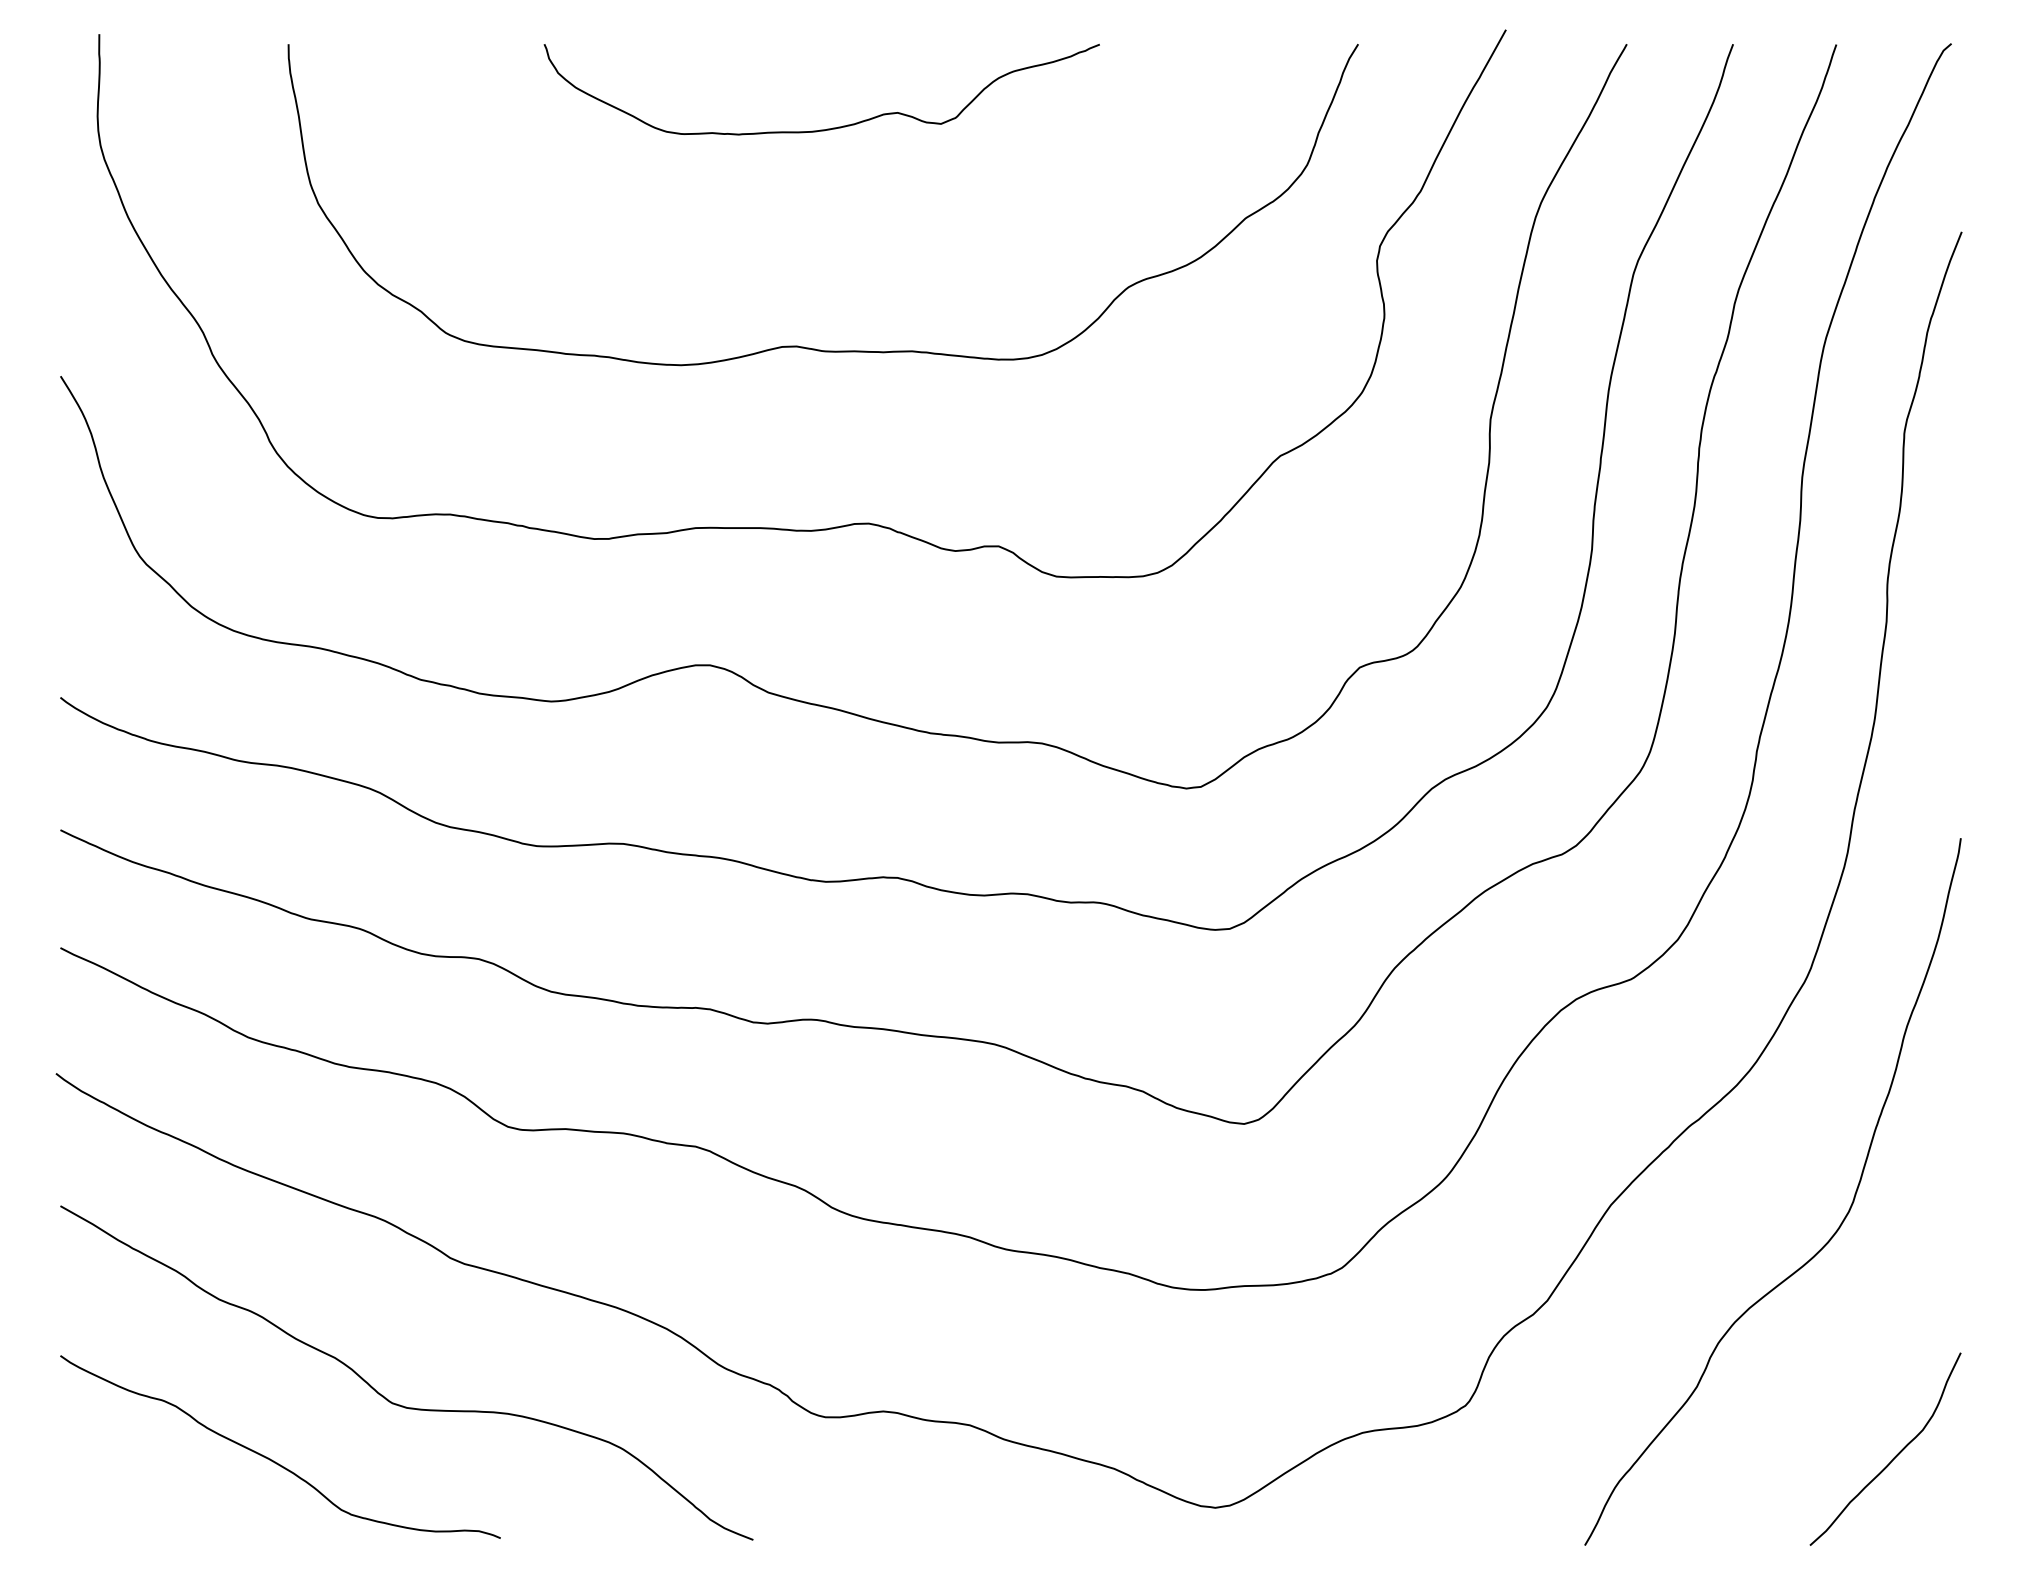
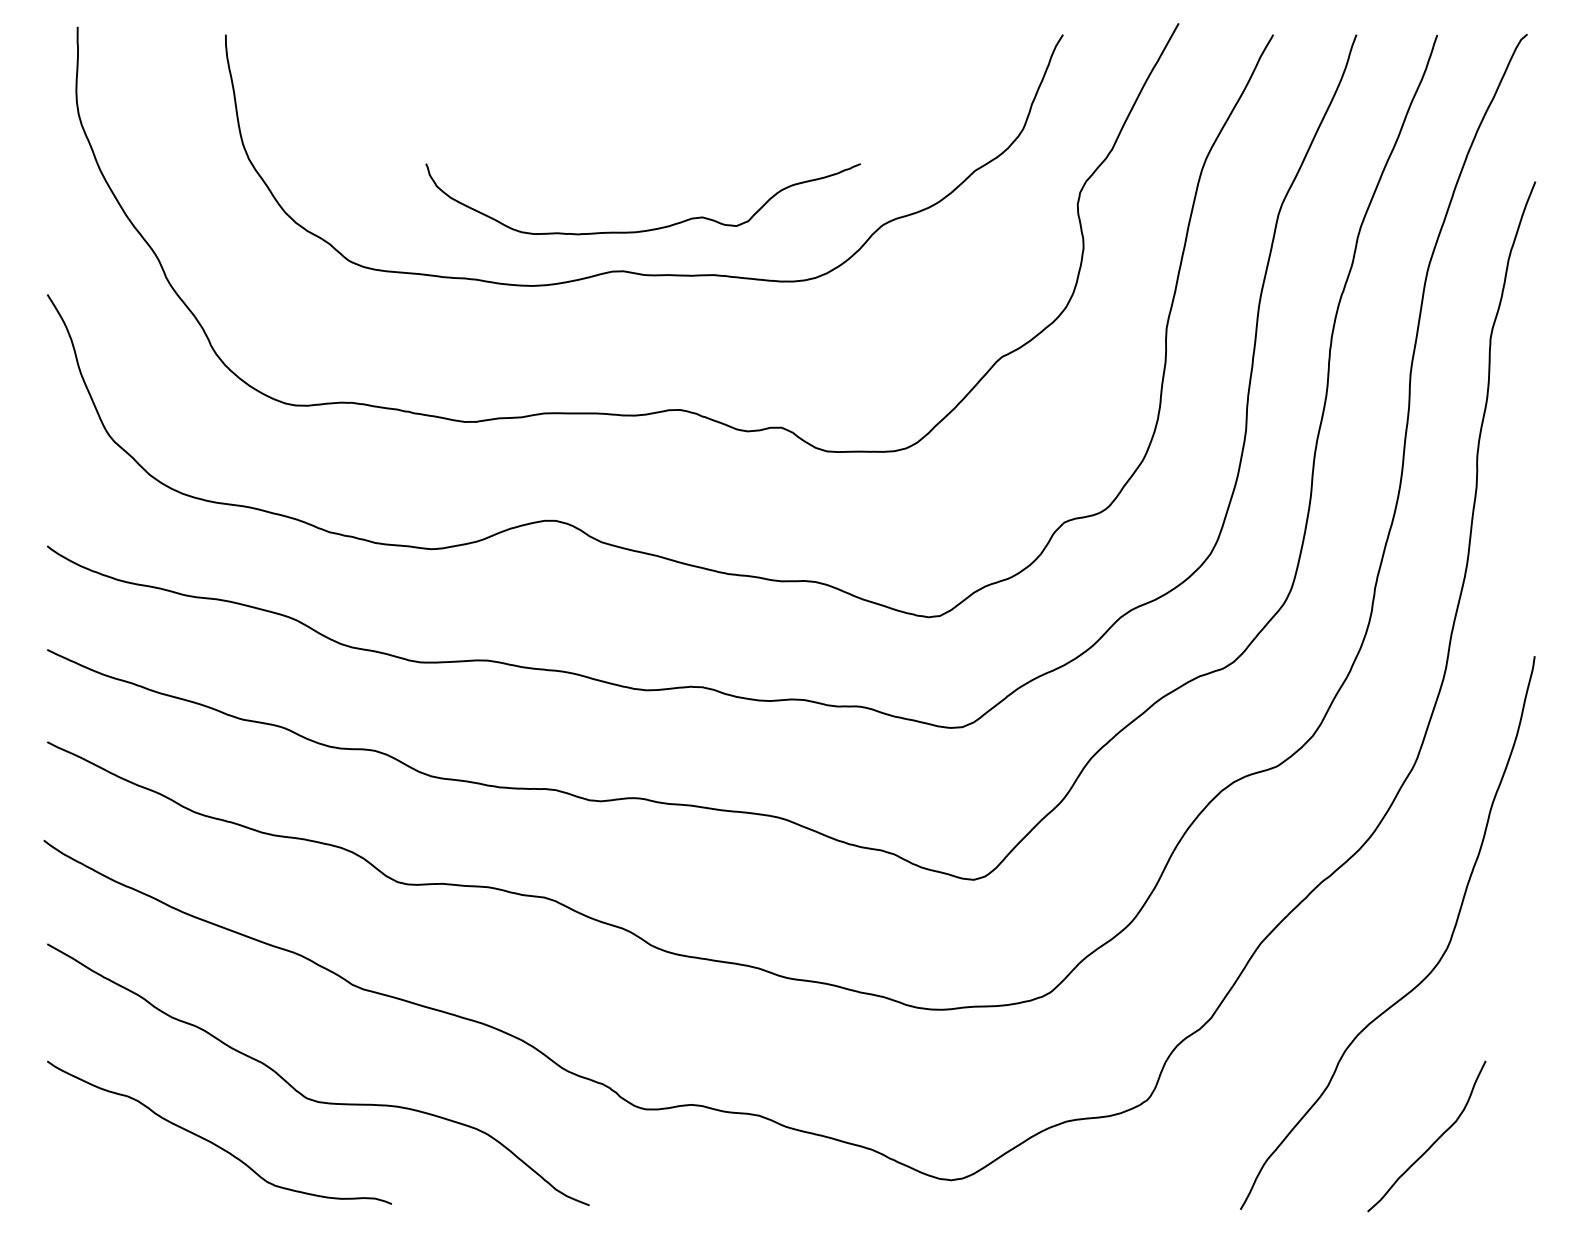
curve: (826, 128) -> (646, 229), moved
curve: (1894, 1456) -> (1433, 1142), moved

